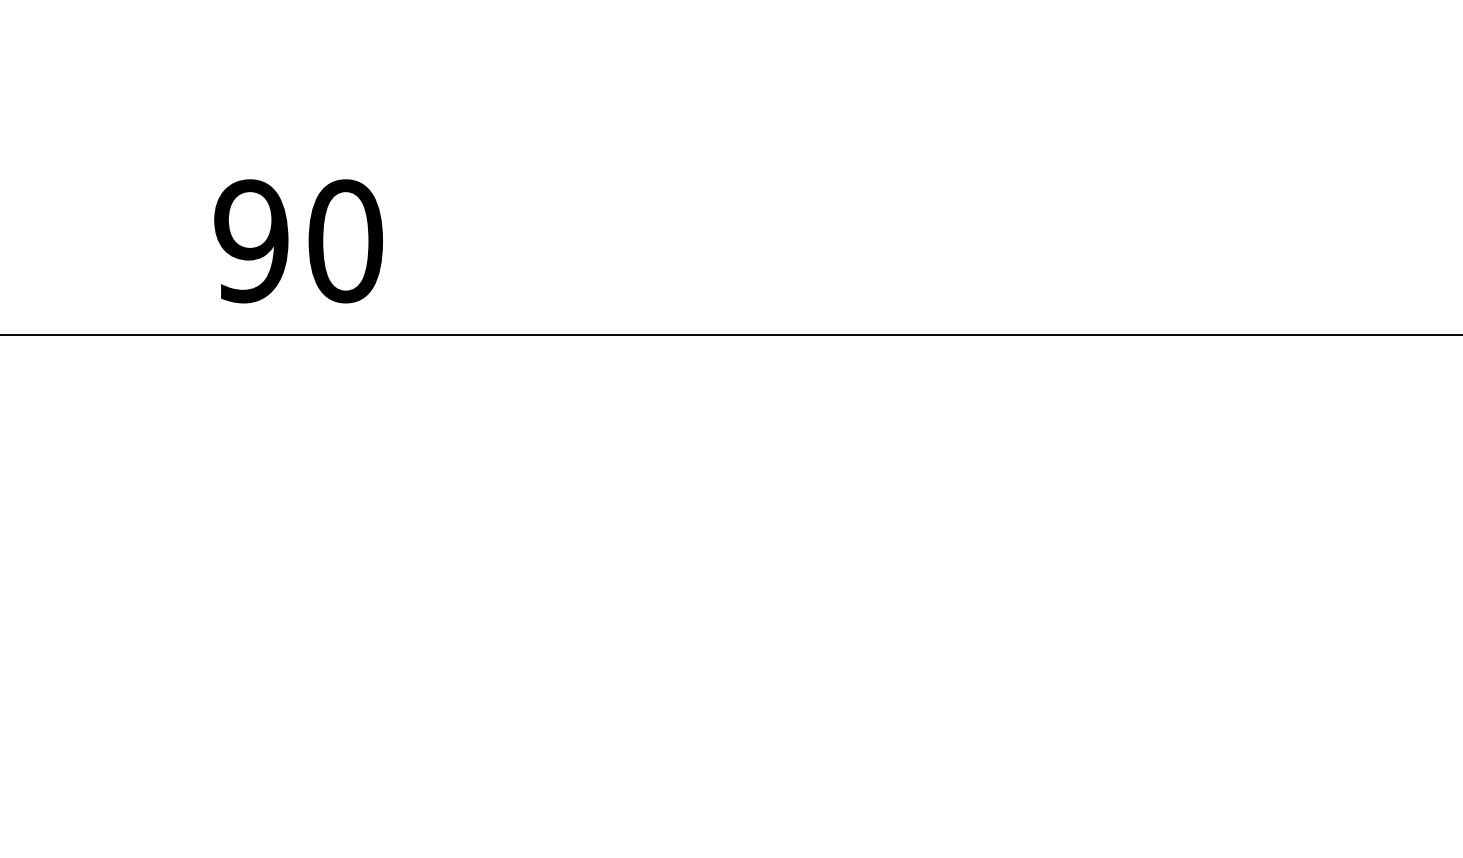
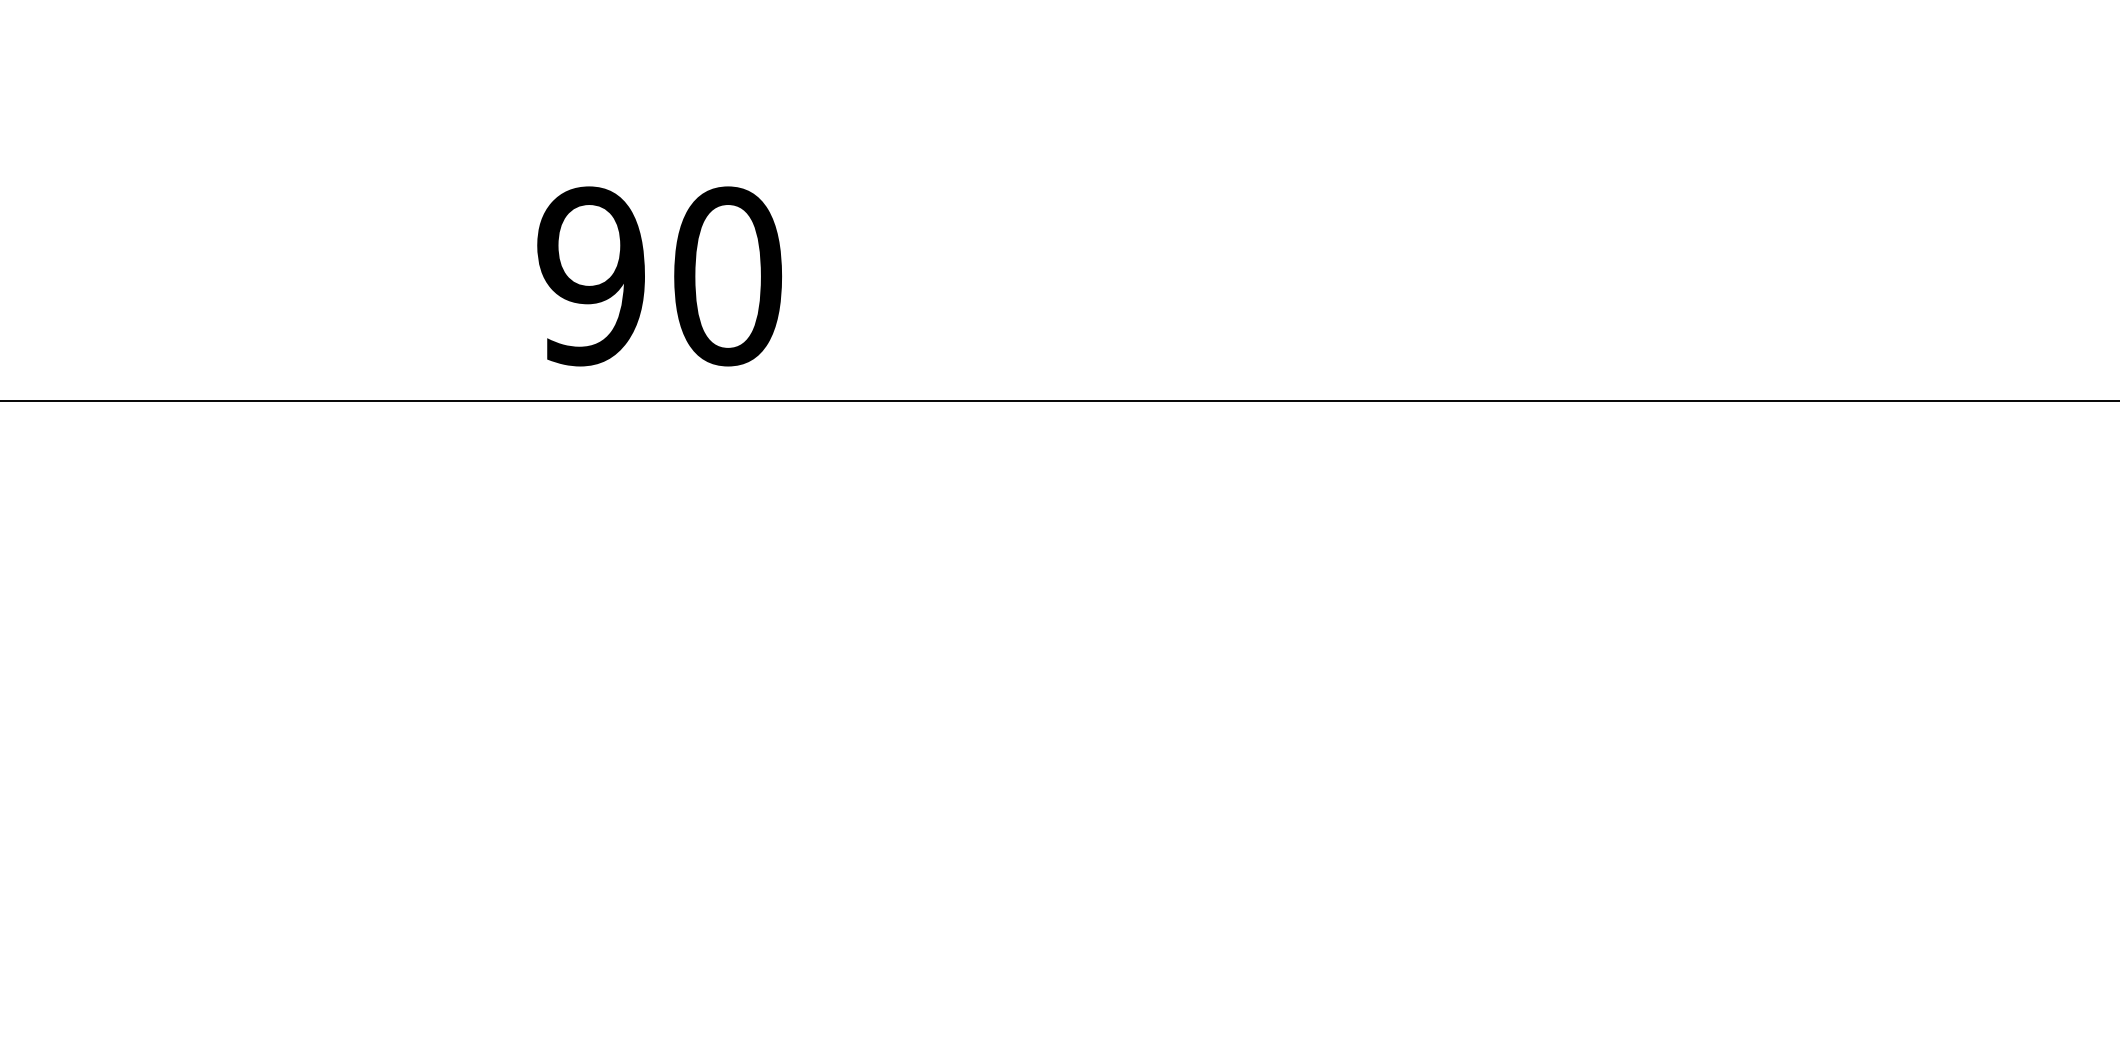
text: (298, 241) -> (659, 276), moved

